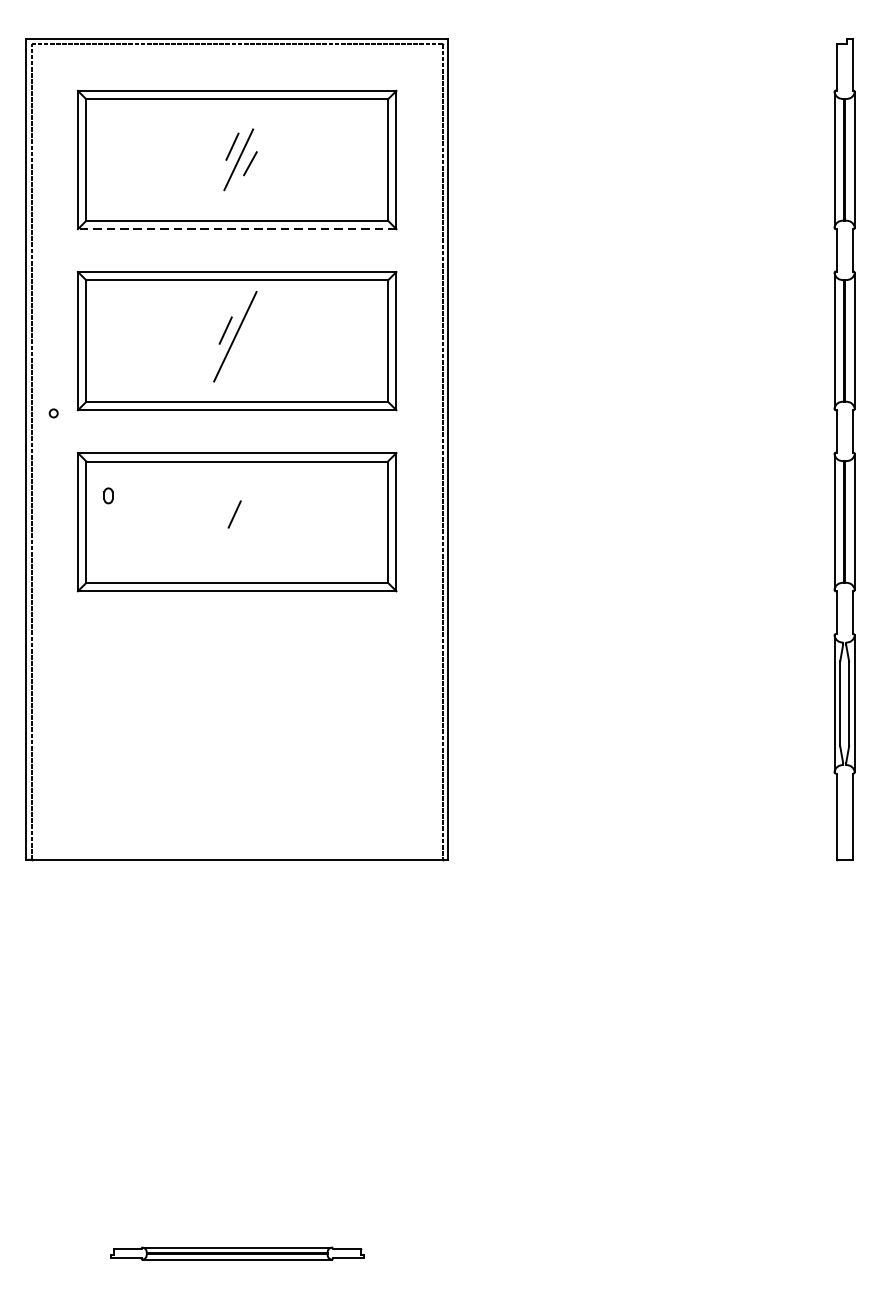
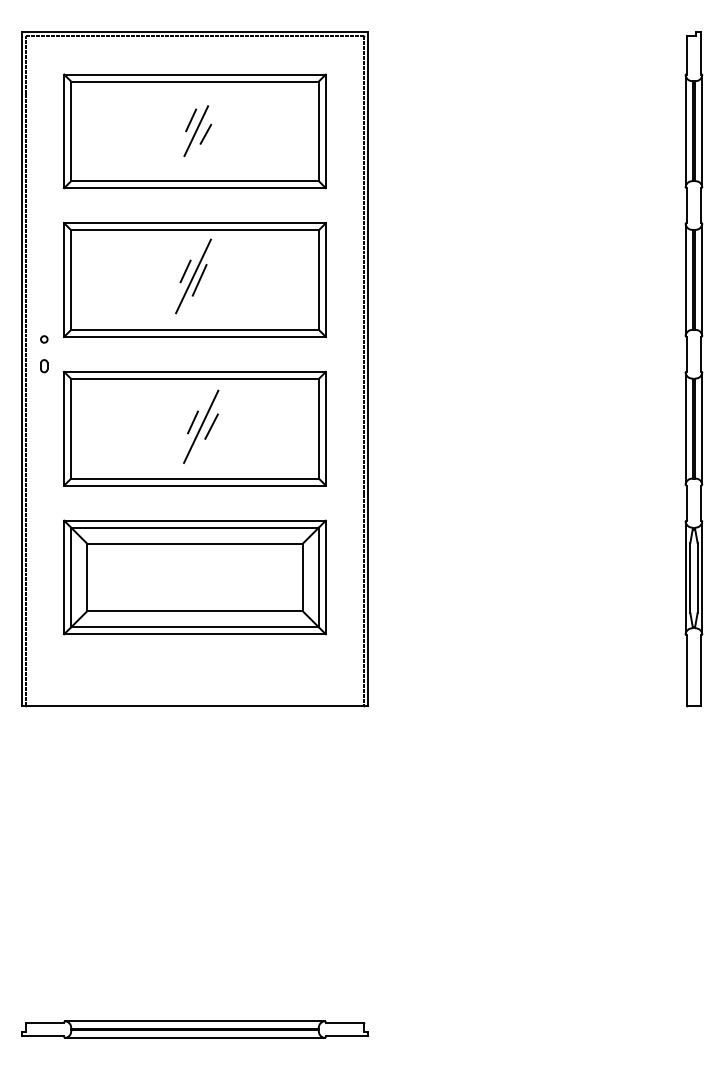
line: (237, 229) -> (195, 188), dashed -> solid
line: (242, 341) -> (199, 280), added
part: (108, 496) -> (44, 366), moved
line: (245, 519) -> (201, 426), added
line: (257, 519) -> (211, 426), added
part: (236, 703) -> (194, 577), added
part: (236, 1253) -> (194, 1029), size x1.67

